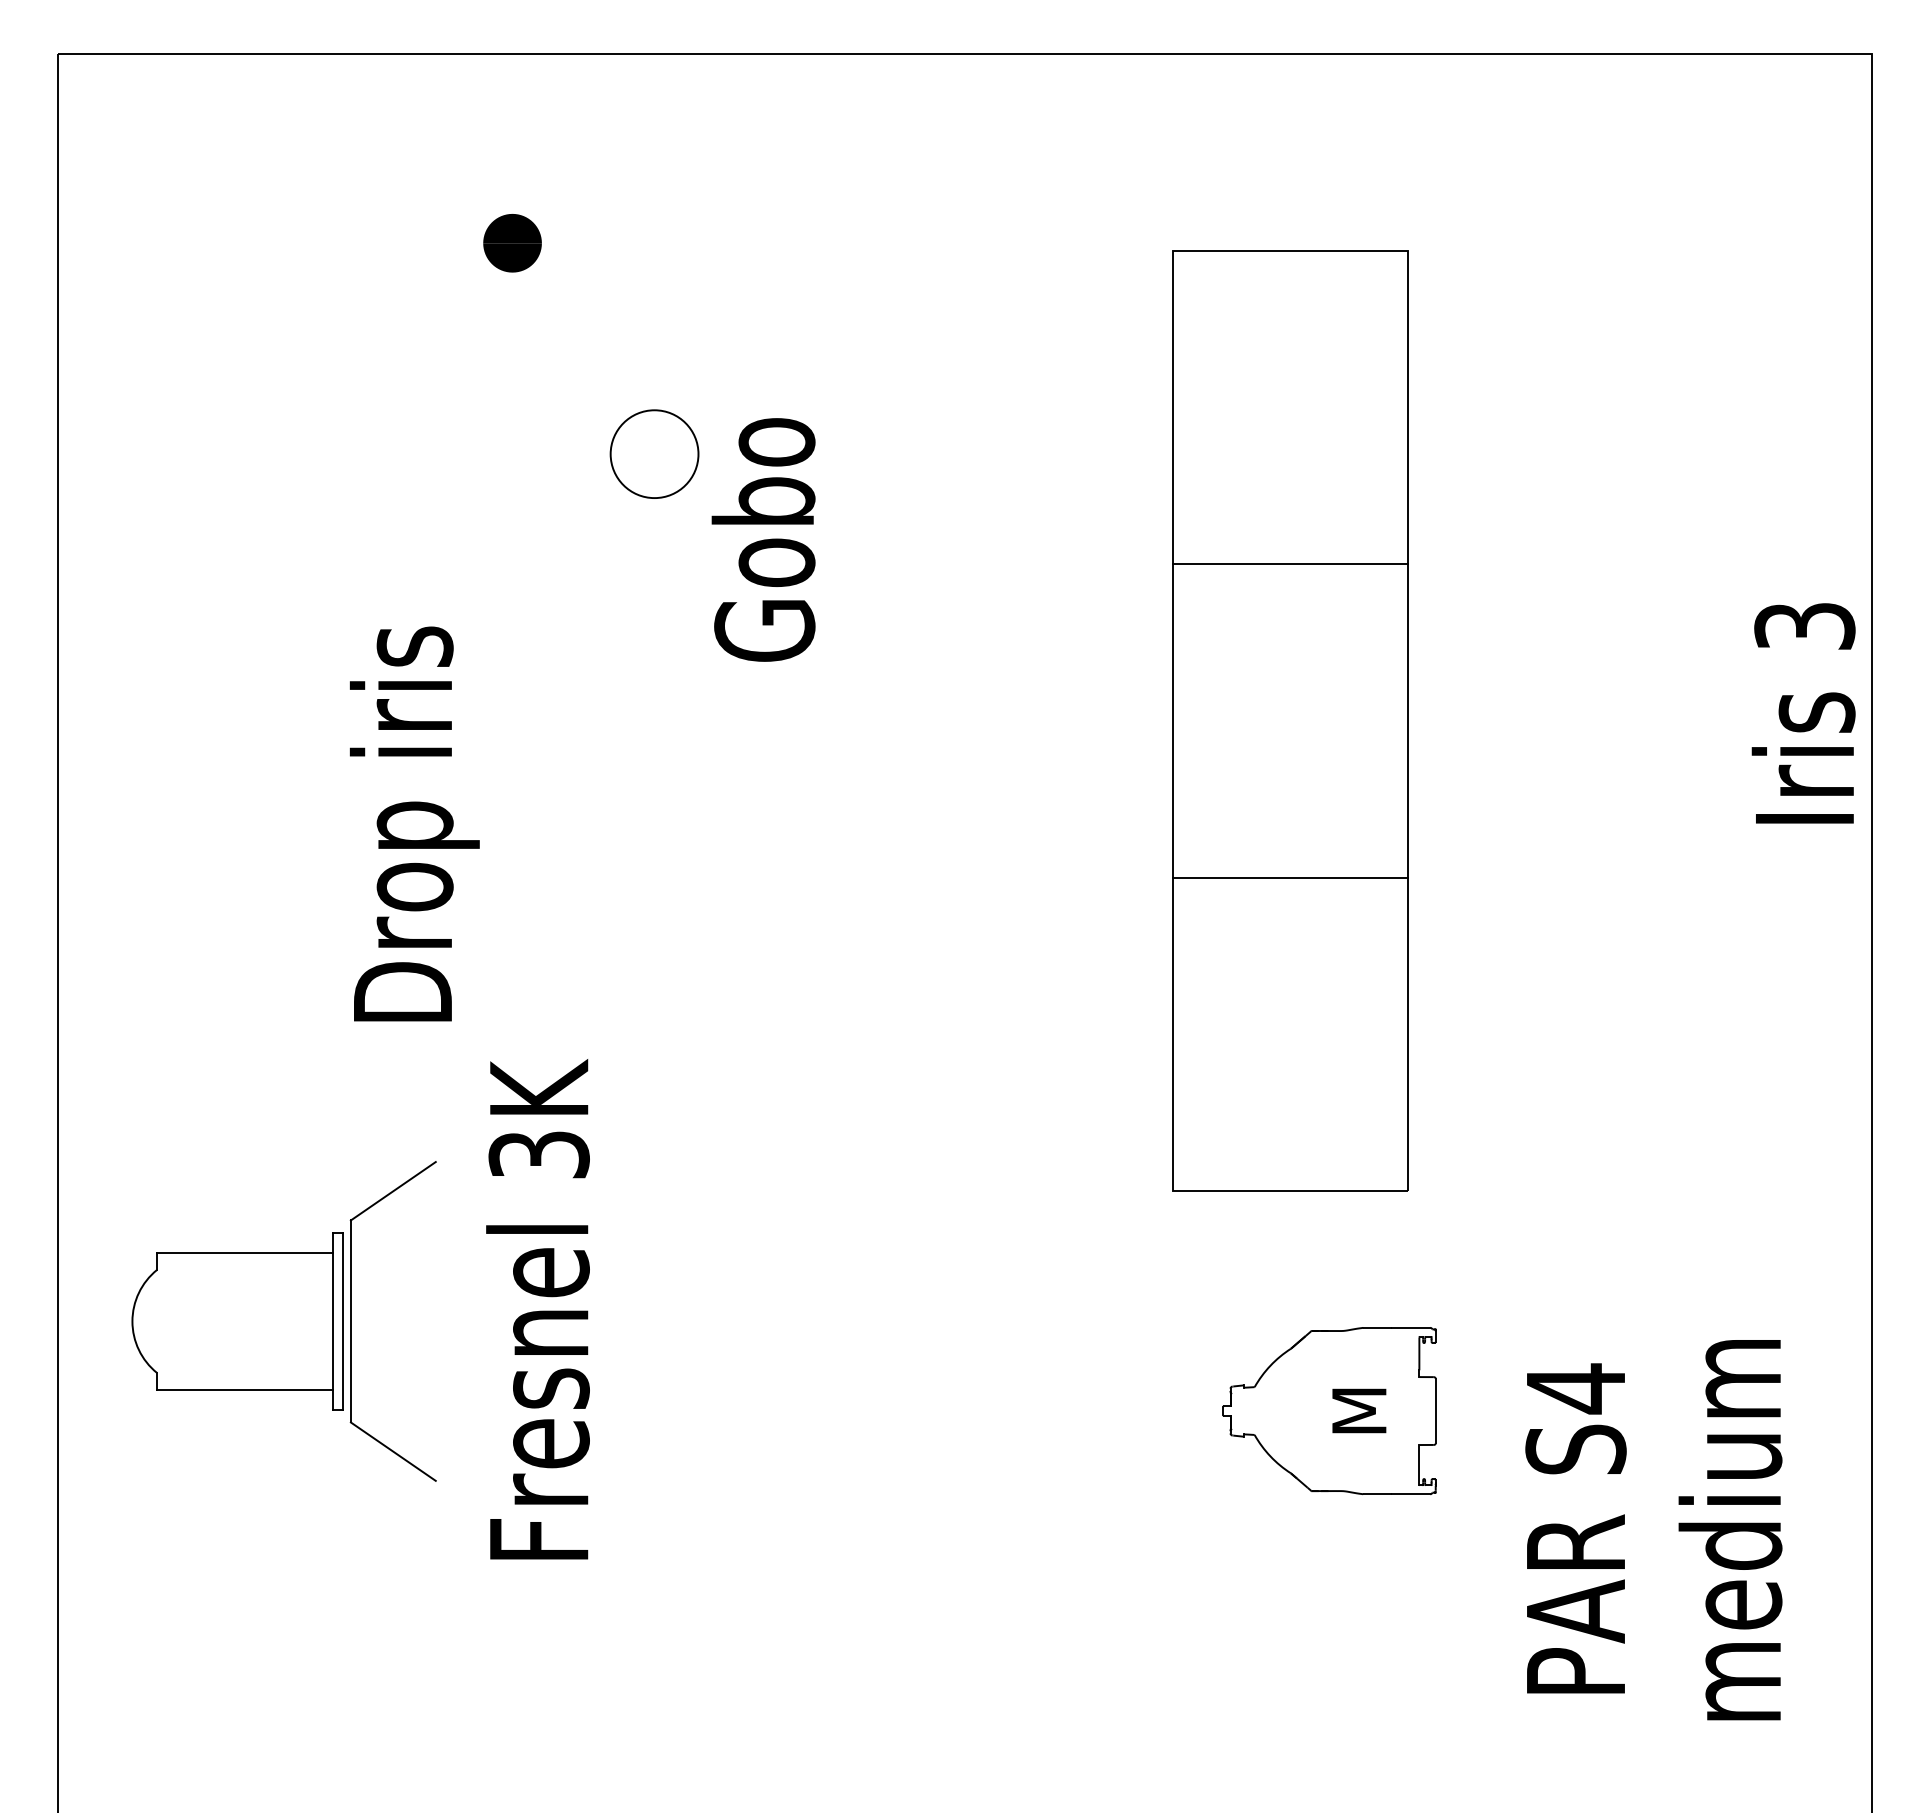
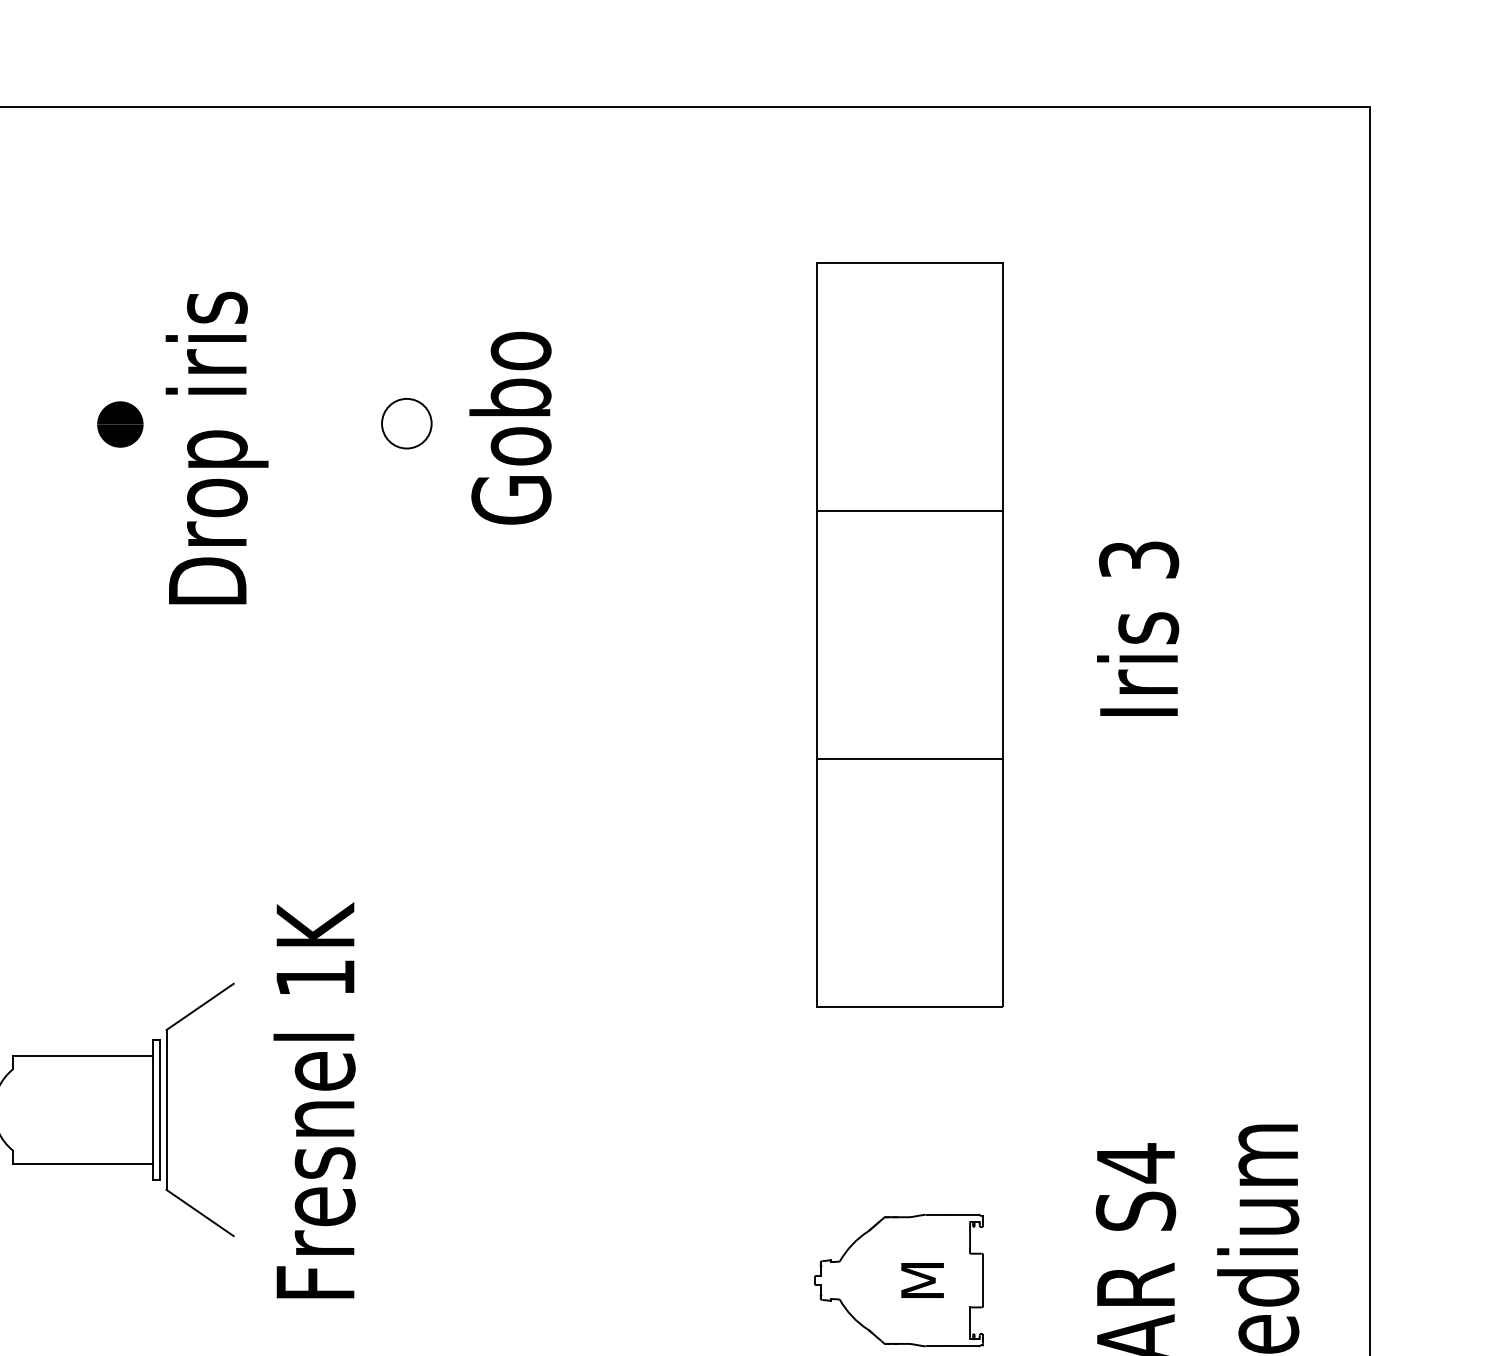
part: (512, 243) -> (120, 424), moved
circle: (654, 453) -> (406, 423), size x0.71
text: (763, 539) -> (510, 427), moved
text: (1803, 713) -> (1137, 628), moved
text: (414, 823) -> (216, 447), moved
text: (538, 1154) -> (314, 977), 3K -> 1K
part: (1329, 1410) -> (898, 1280), moved

